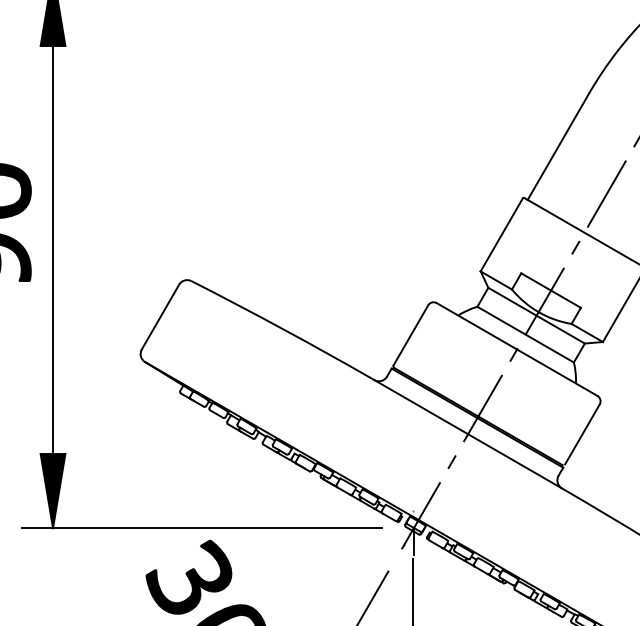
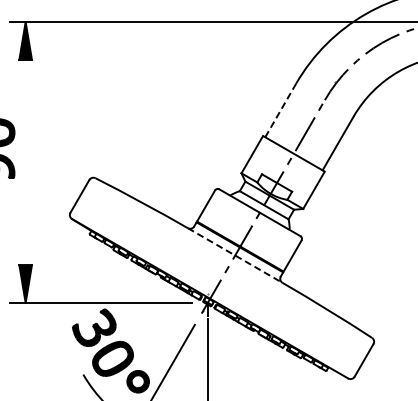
line: (557, 146) -> (280, 110), solid -> dashed
line: (52, 249) -> (25, 162), removed
line: (468, 434) -> (235, 255), solid -> dashed

